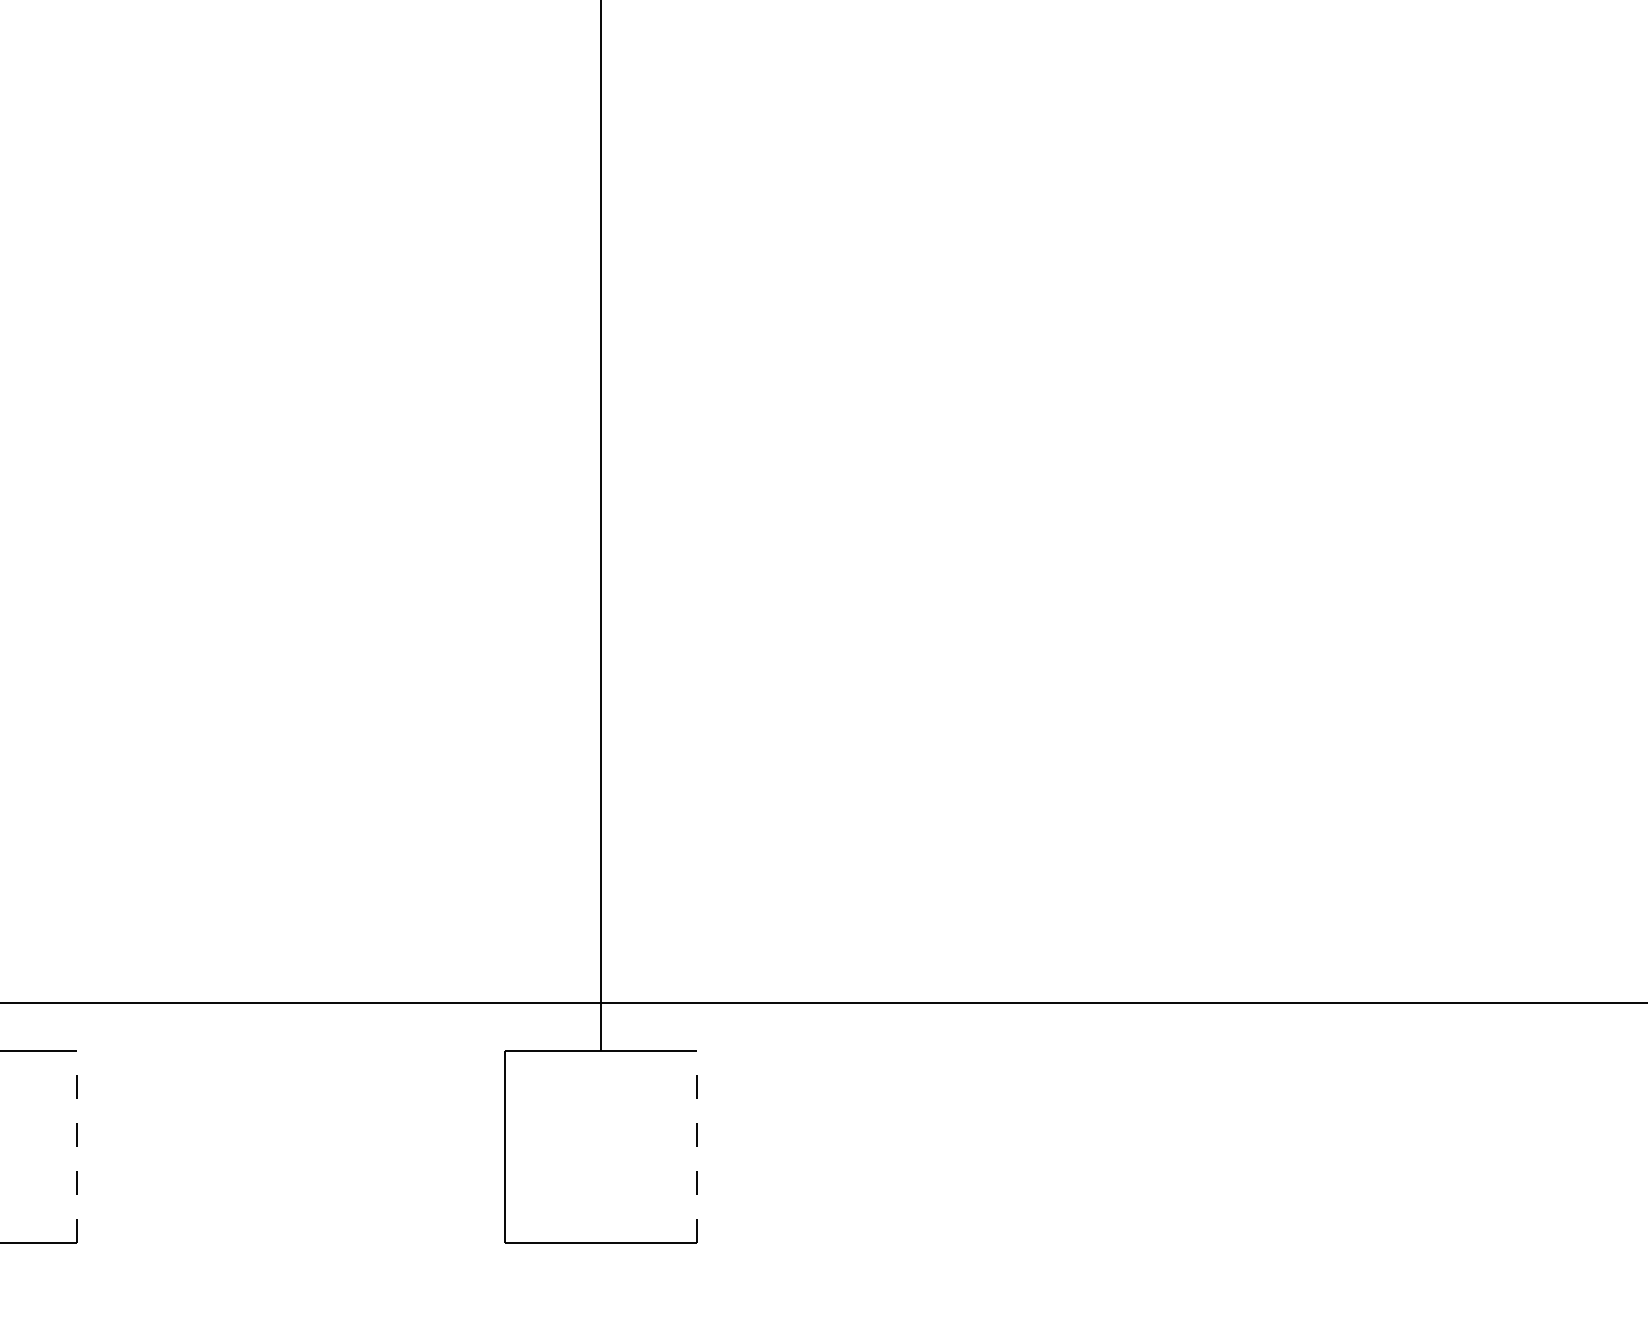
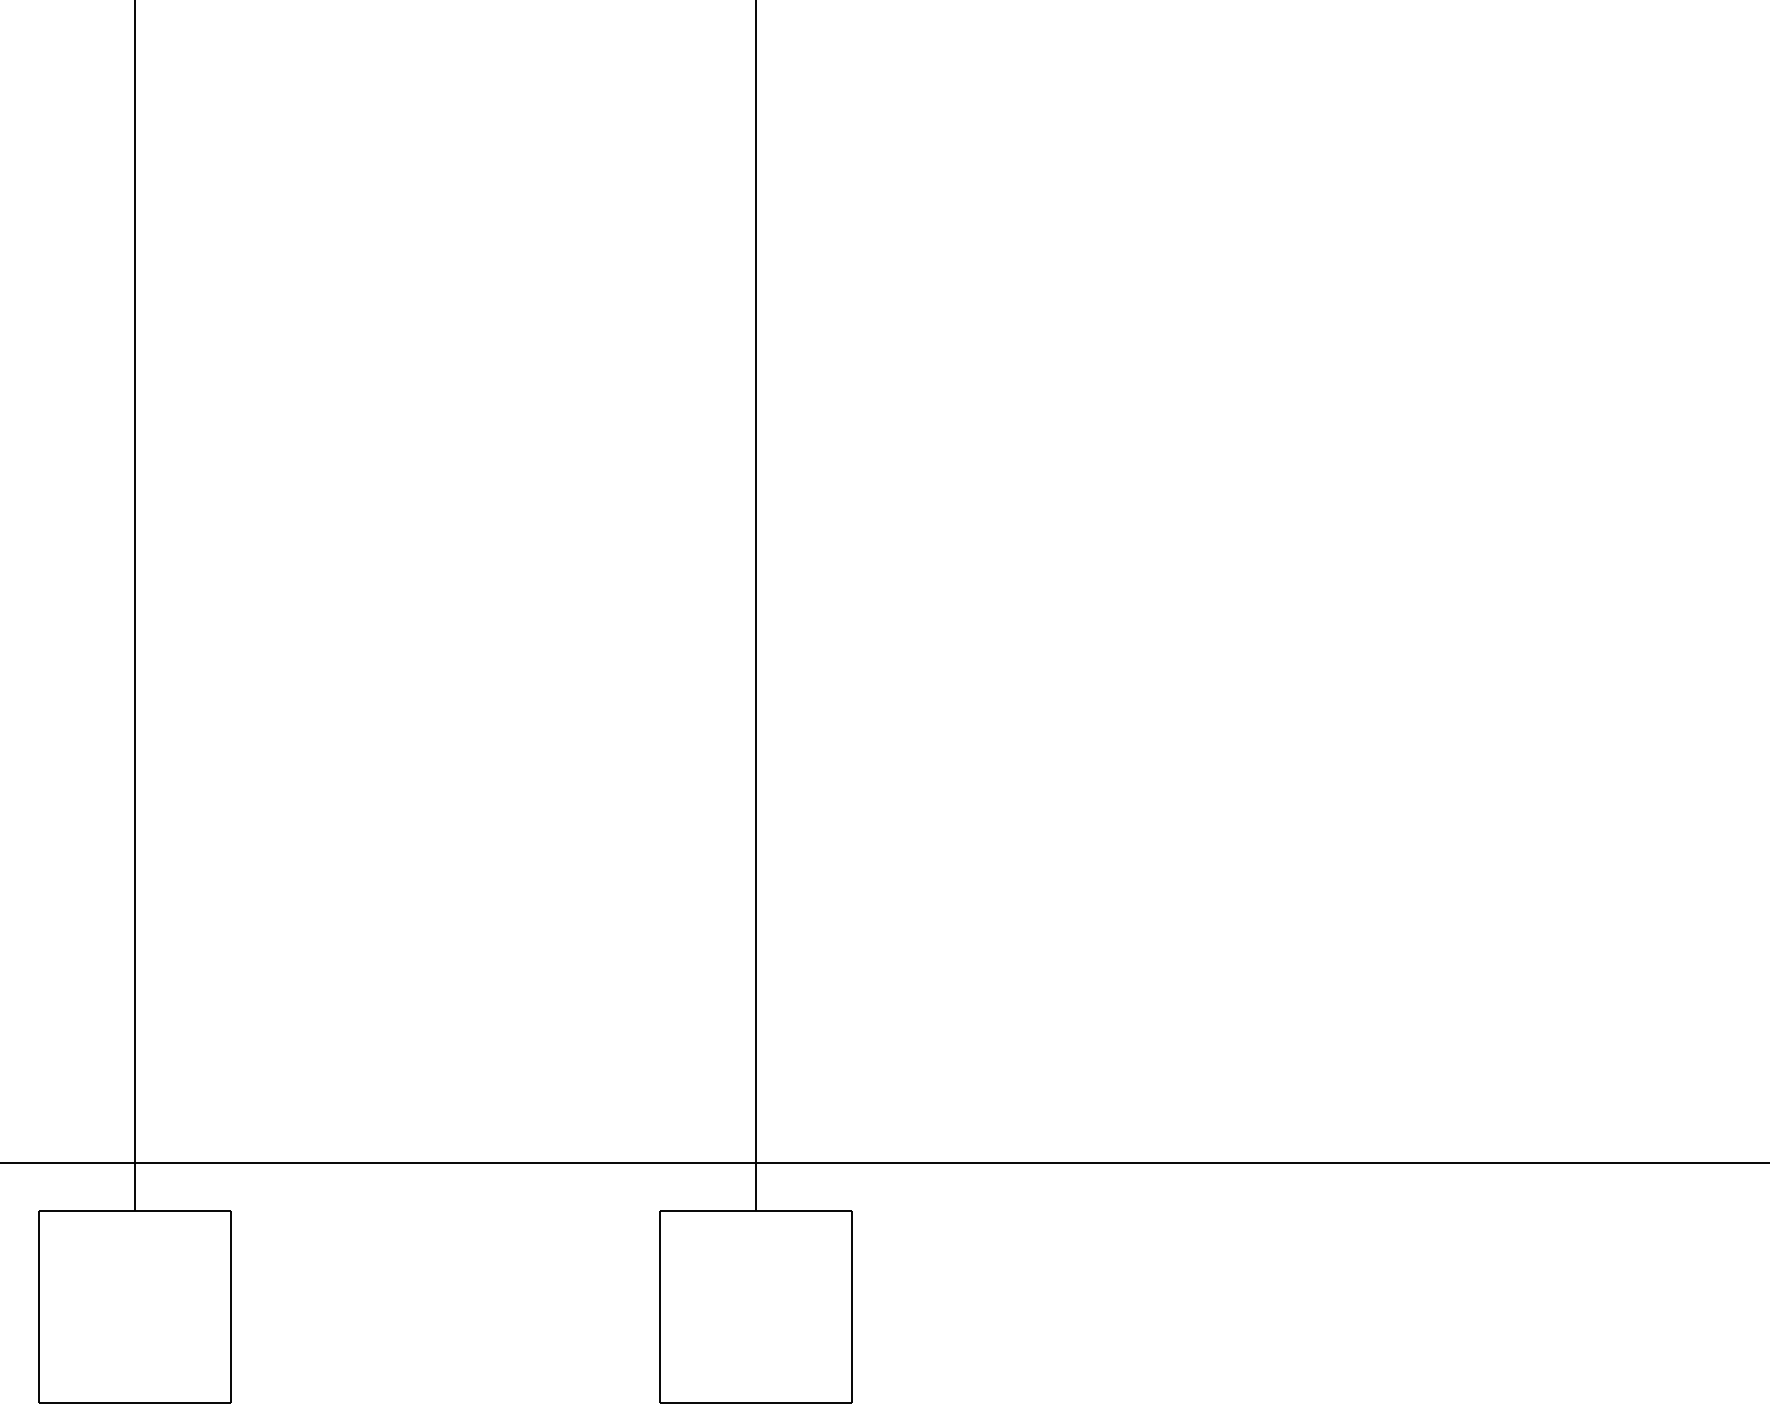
line: (77, 1146) -> (231, 1306), dashed -> solid
line: (697, 1146) -> (851, 1306), dashed -> solid

